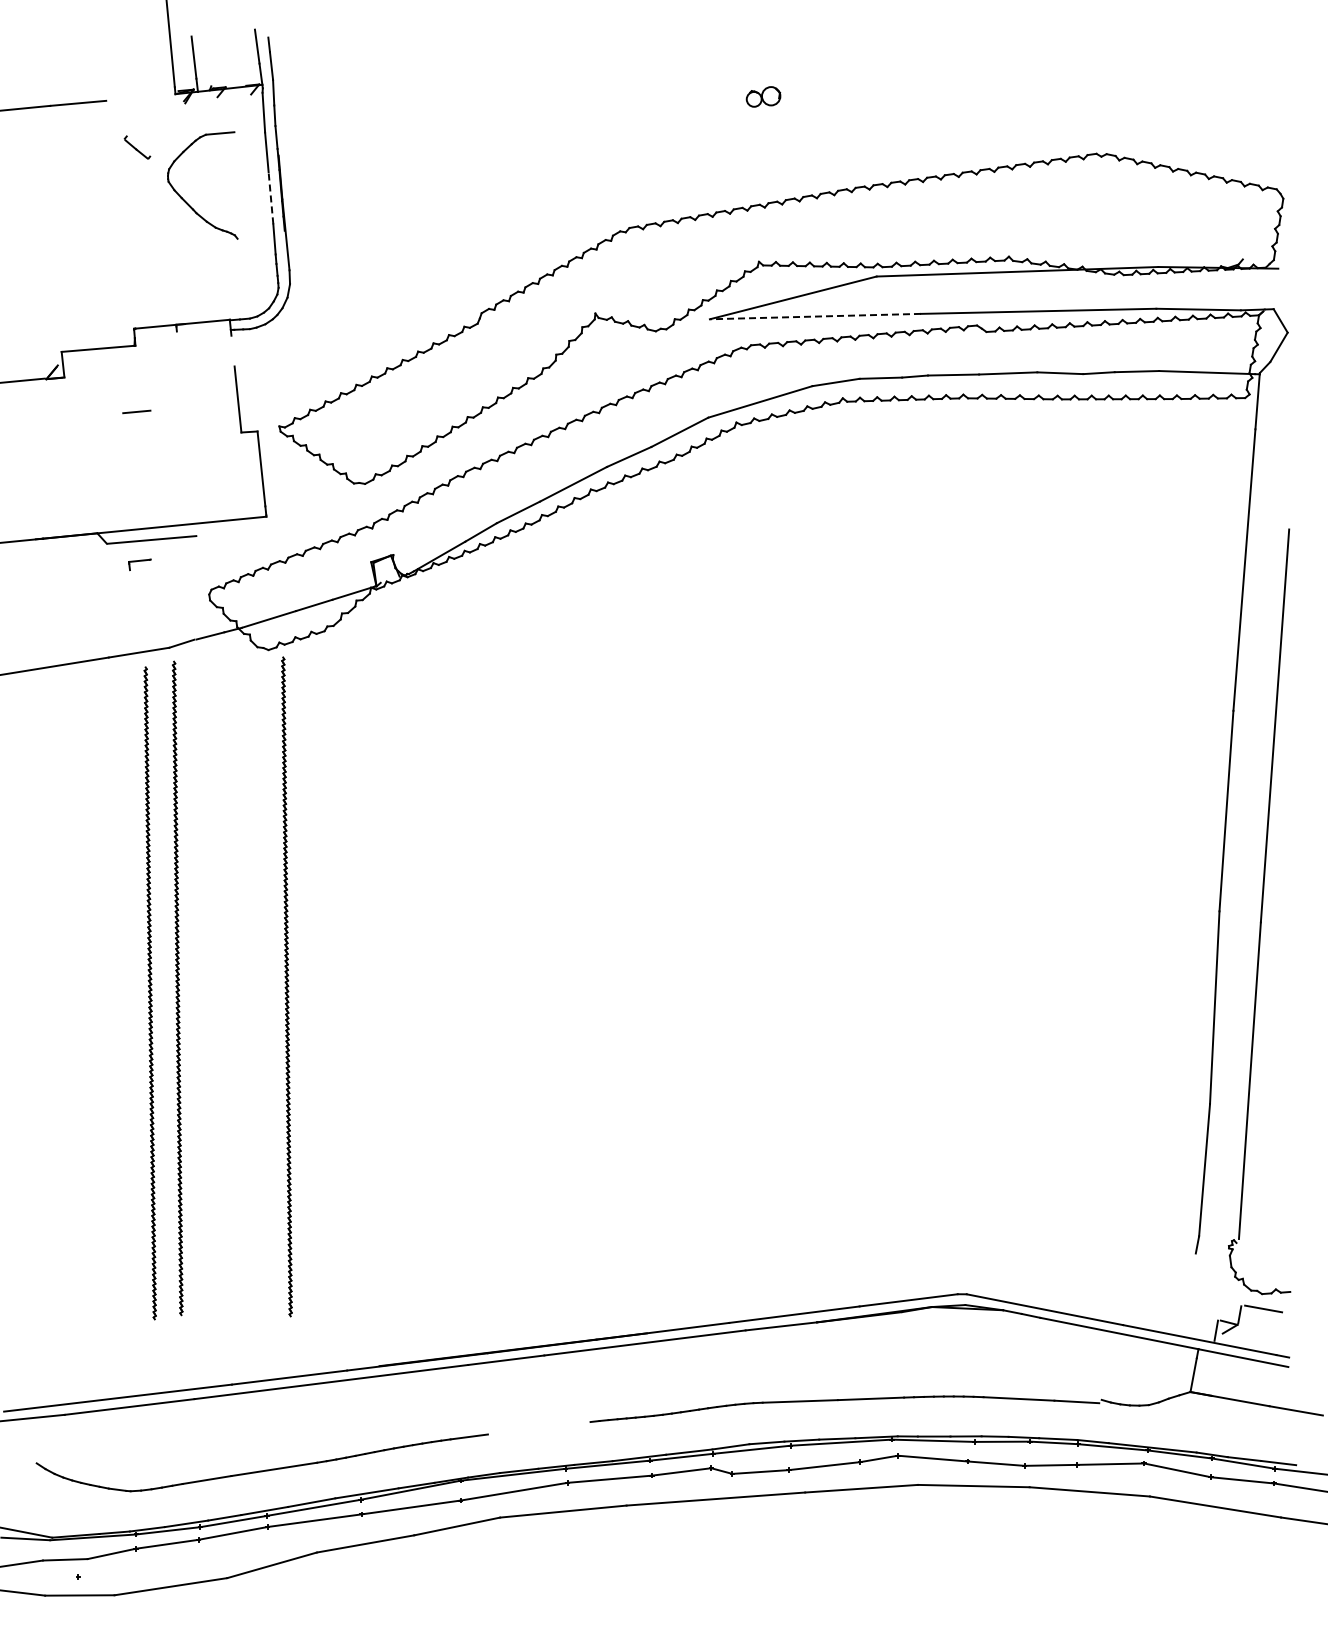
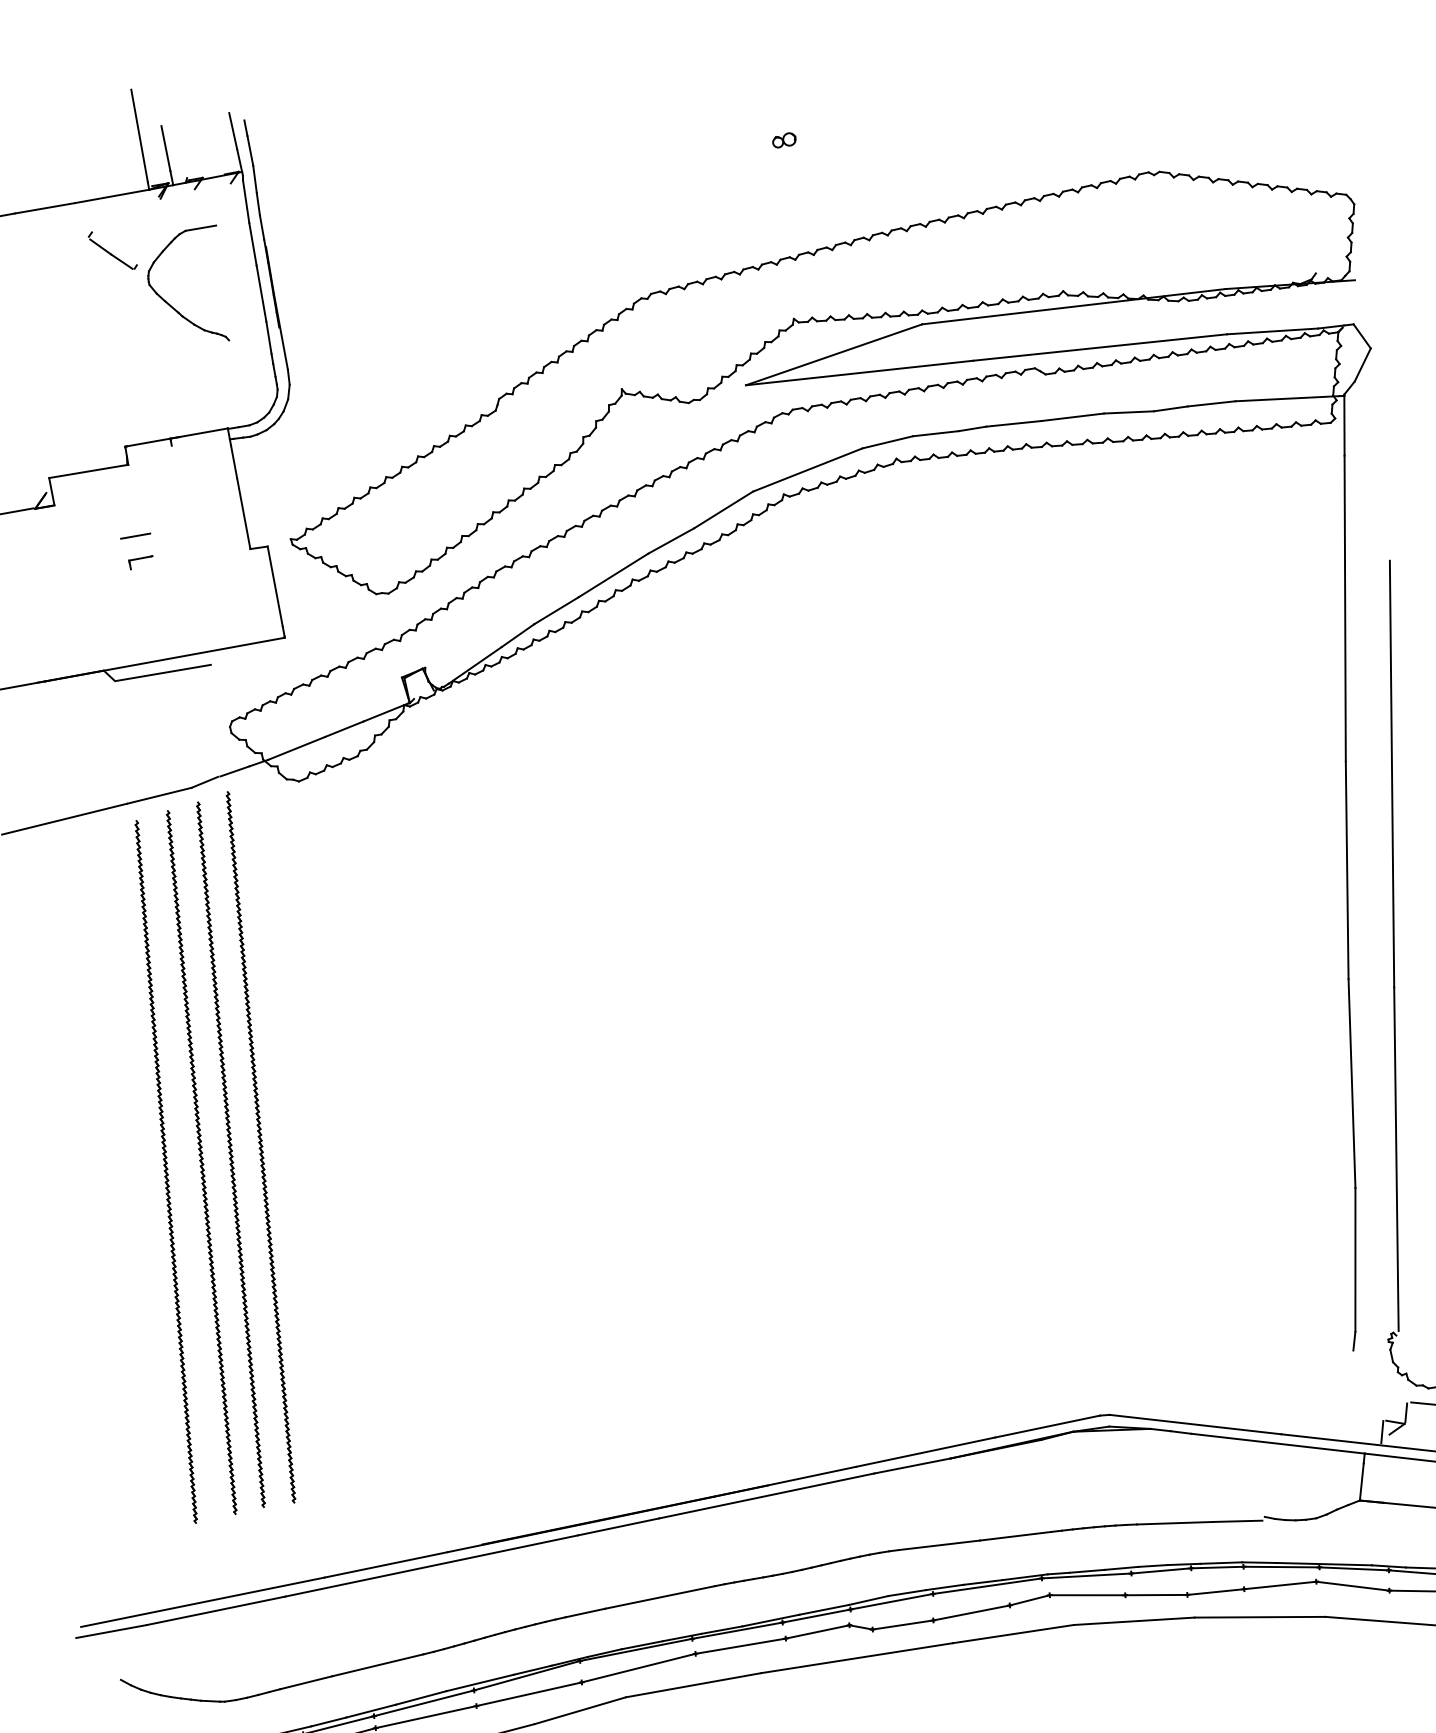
part: (763, 96) -> (784, 140), size x0.62
line: (140, 97) -> (111, 196), added
part: (137, 147) -> (112, 250), size x1.67
line: (270, 197) -> (260, 292), dashed -> solid
line: (815, 316) -> (859, 372), dashed -> solid
line: (232, 350) -> (233, 461), added
part: (139, 564) -> (140, 562), moved
part: (286, 986) -> (260, 1146), moved
part: (116, 999) -> (165, 1172), added
line: (538, 1428) -> (659, 1597), added

